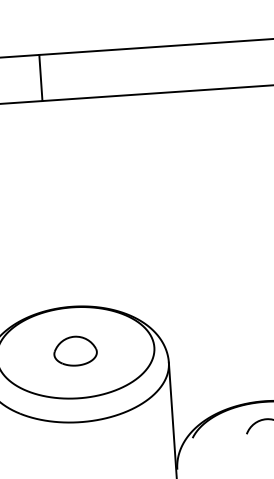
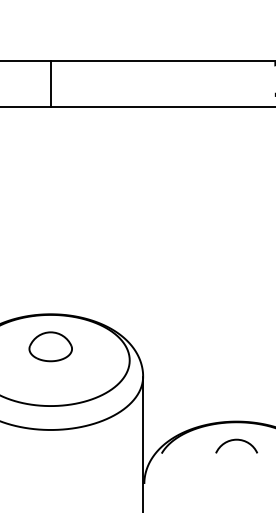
line: (40, 77) -> (50, 83), moved
part: (75, 350) -> (50, 346), moved

